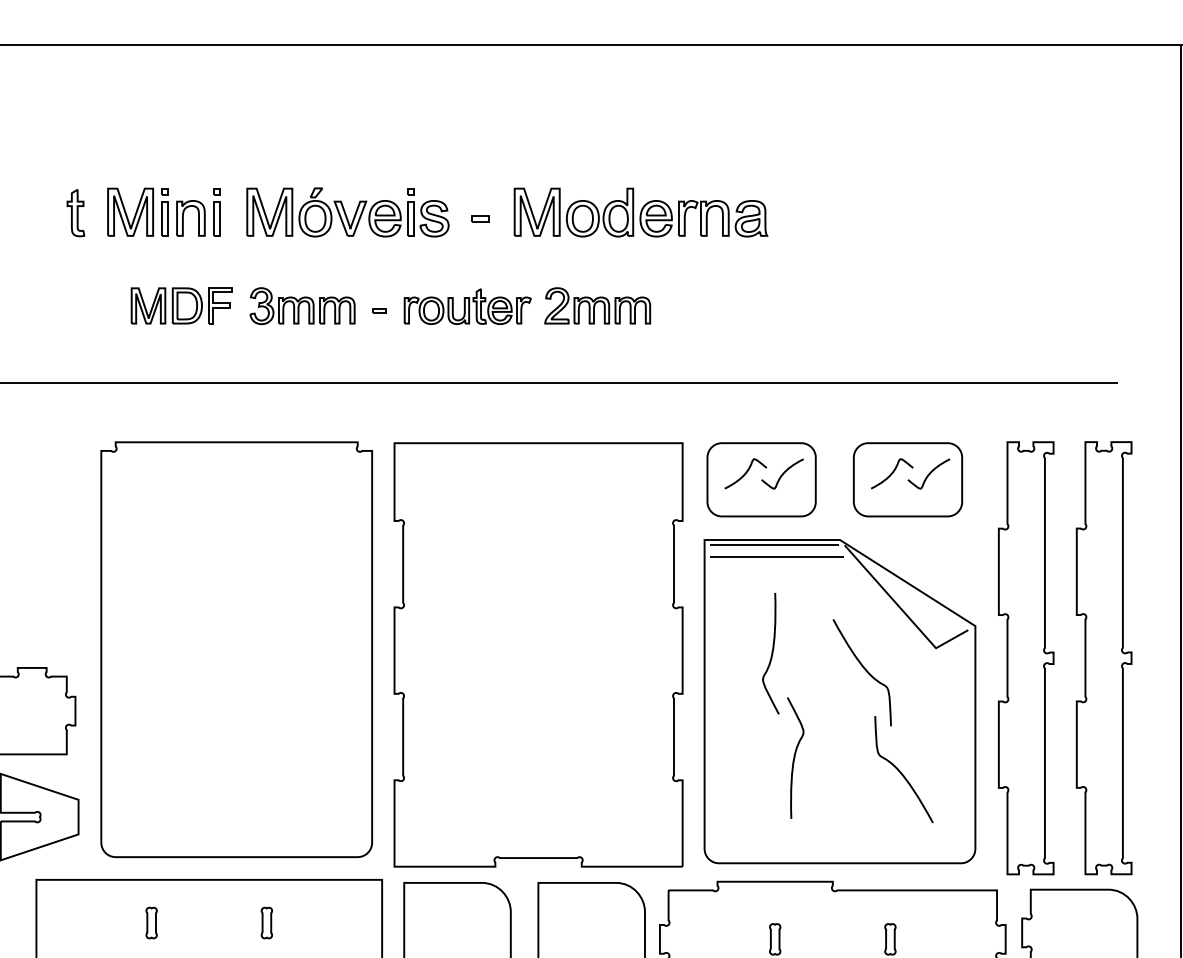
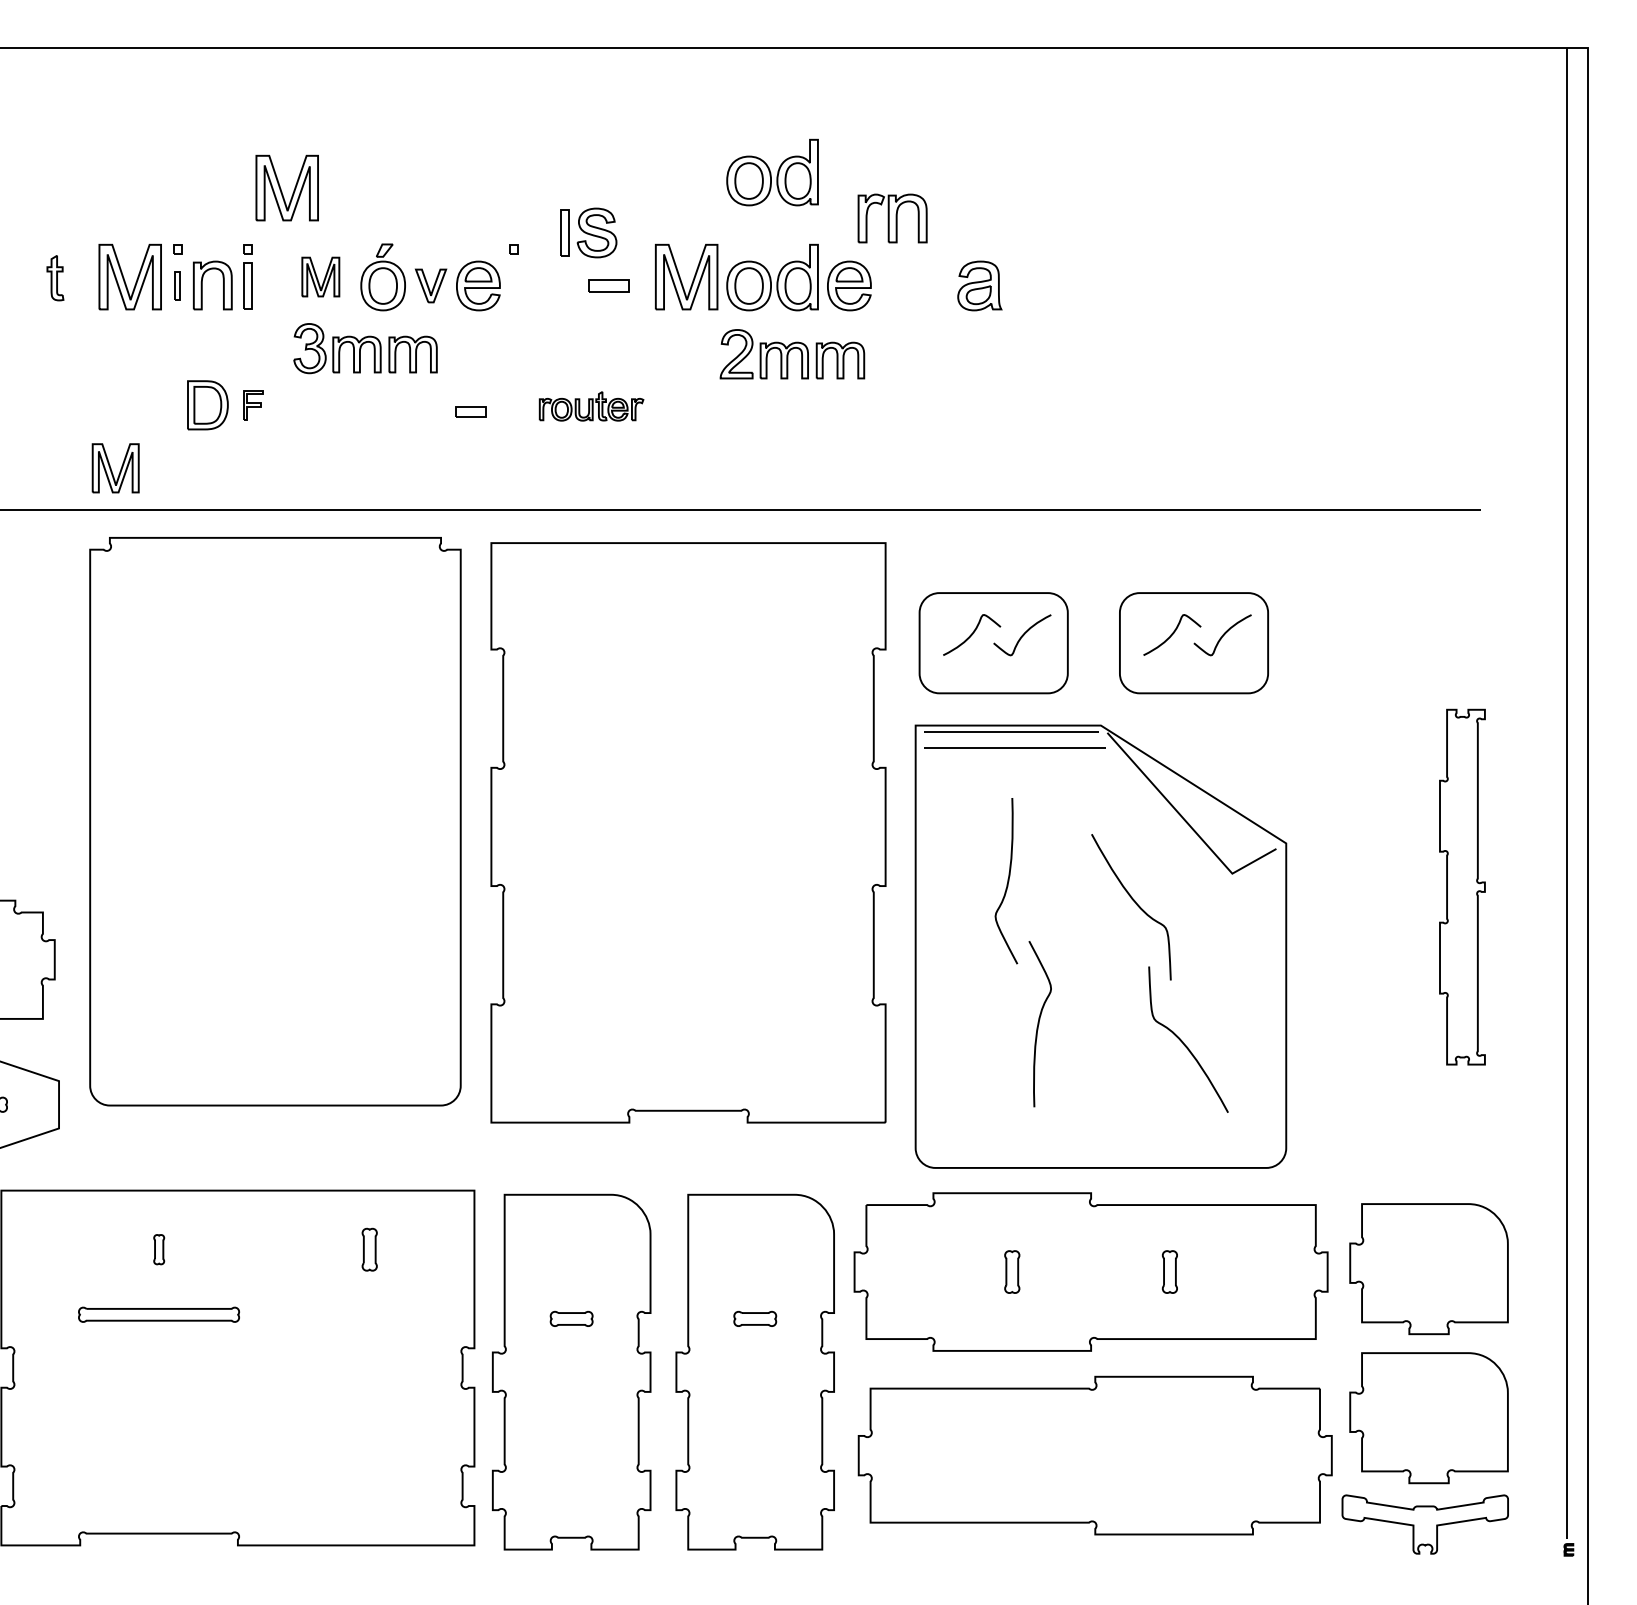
part: (599, 135) -> (772, 172), added
part: (244, 146) -> (286, 187), added
part: (269, 211) -> (320, 276), size x0.6
part: (75, 212) -> (55, 277), size x0.7
part: (165, 218) -> (177, 285), size x0.6
part: (350, 218) -> (430, 285), size x0.7
part: (428, 218) -> (588, 232), moved
part: (480, 218) -> (608, 285), size x1.6
part: (703, 218) -> (892, 218), moved
part: (220, 305) -> (253, 404), size x0.6
part: (148, 306) -> (115, 468), moved
part: (302, 306) -> (365, 348), moved
part: (467, 306) -> (591, 406), size x0.6
part: (597, 306) -> (792, 354), moved
part: (379, 310) -> (470, 411), size x1.6
part: (236, 649) -> (275, 821), moved
part: (538, 654) -> (688, 832), moved
part: (1026, 657) -> (1355, 886), removed
part: (1104, 657) -> (1462, 886), size x0.6
part: (151, 922) -> (159, 1249), size x0.7
part: (266, 922) -> (369, 1249), moved

